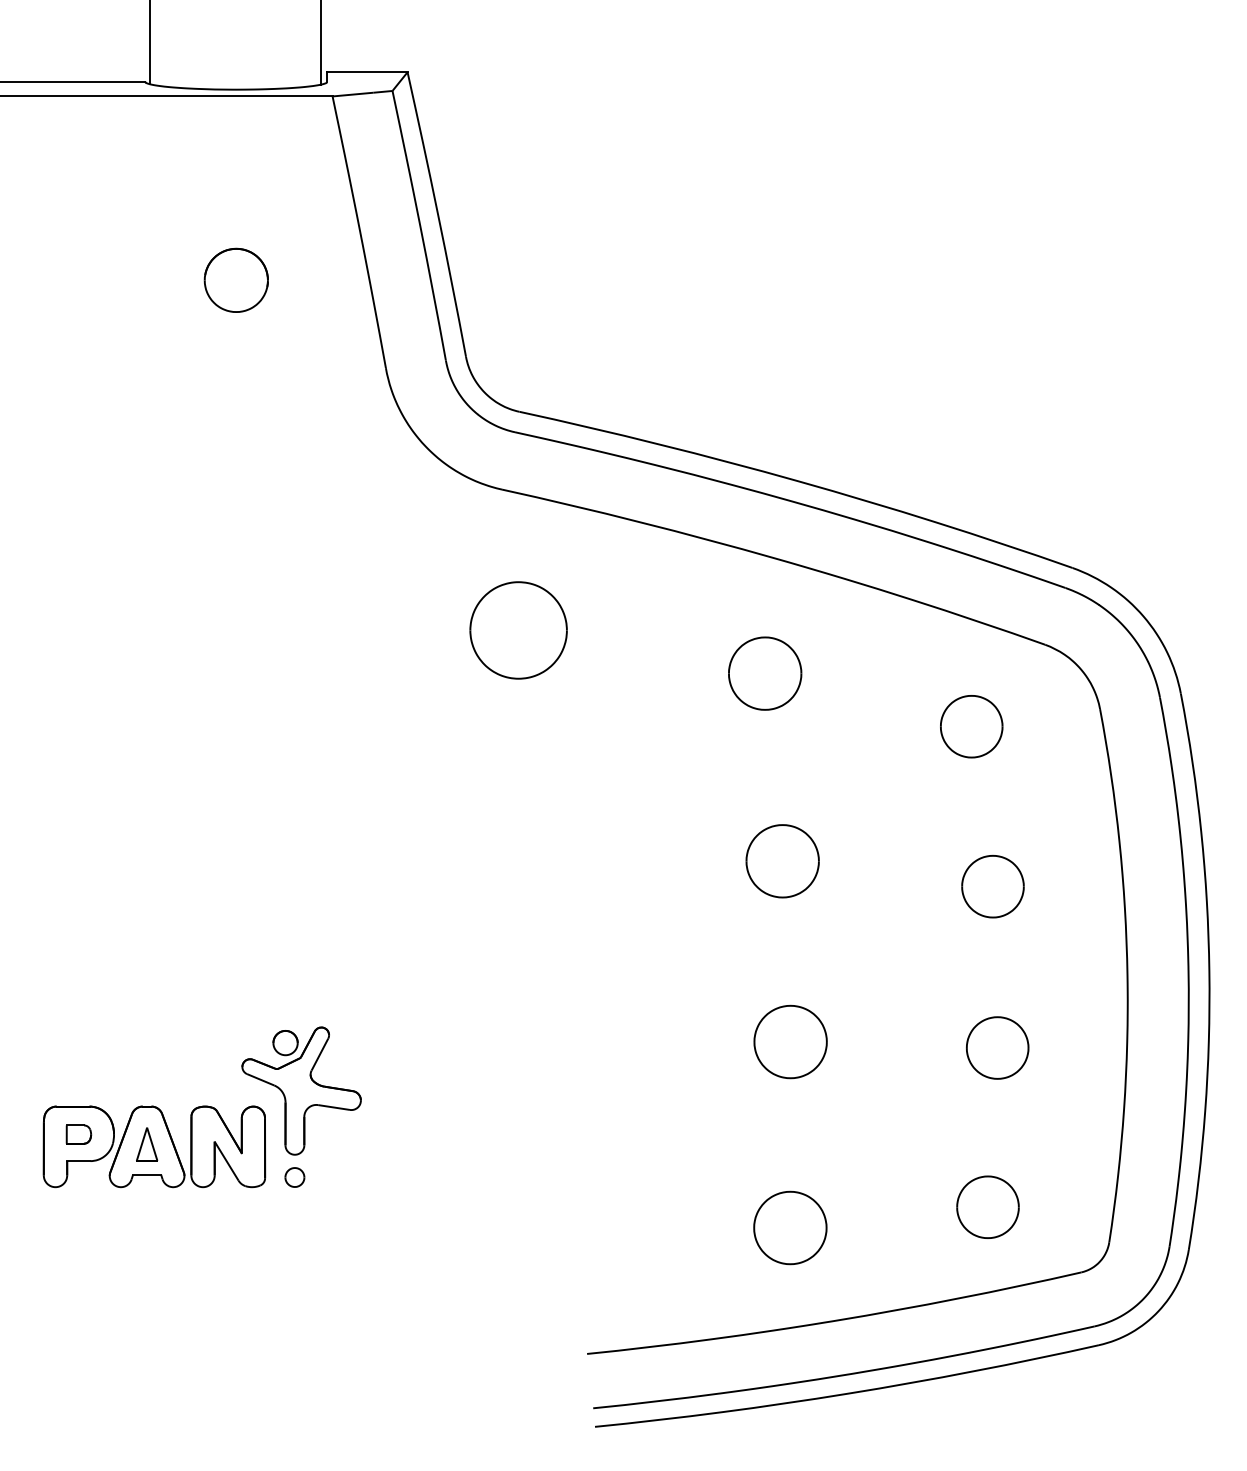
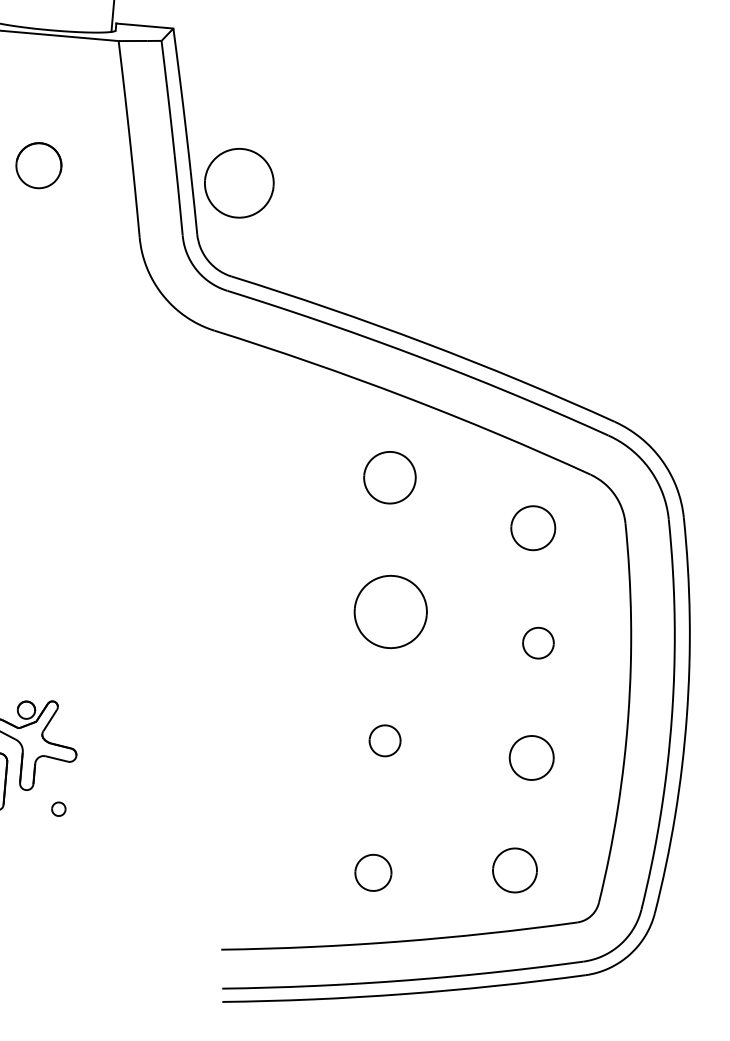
part: (518, 630) -> (239, 183), moved
part: (782, 861) -> (390, 612), size x1.4
part: (992, 886) -> (538, 642), size x0.7
part: (790, 1041) -> (385, 740), size x0.6
part: (294, 1177) -> (58, 809), moved
part: (790, 1227) -> (373, 872), size x0.7

